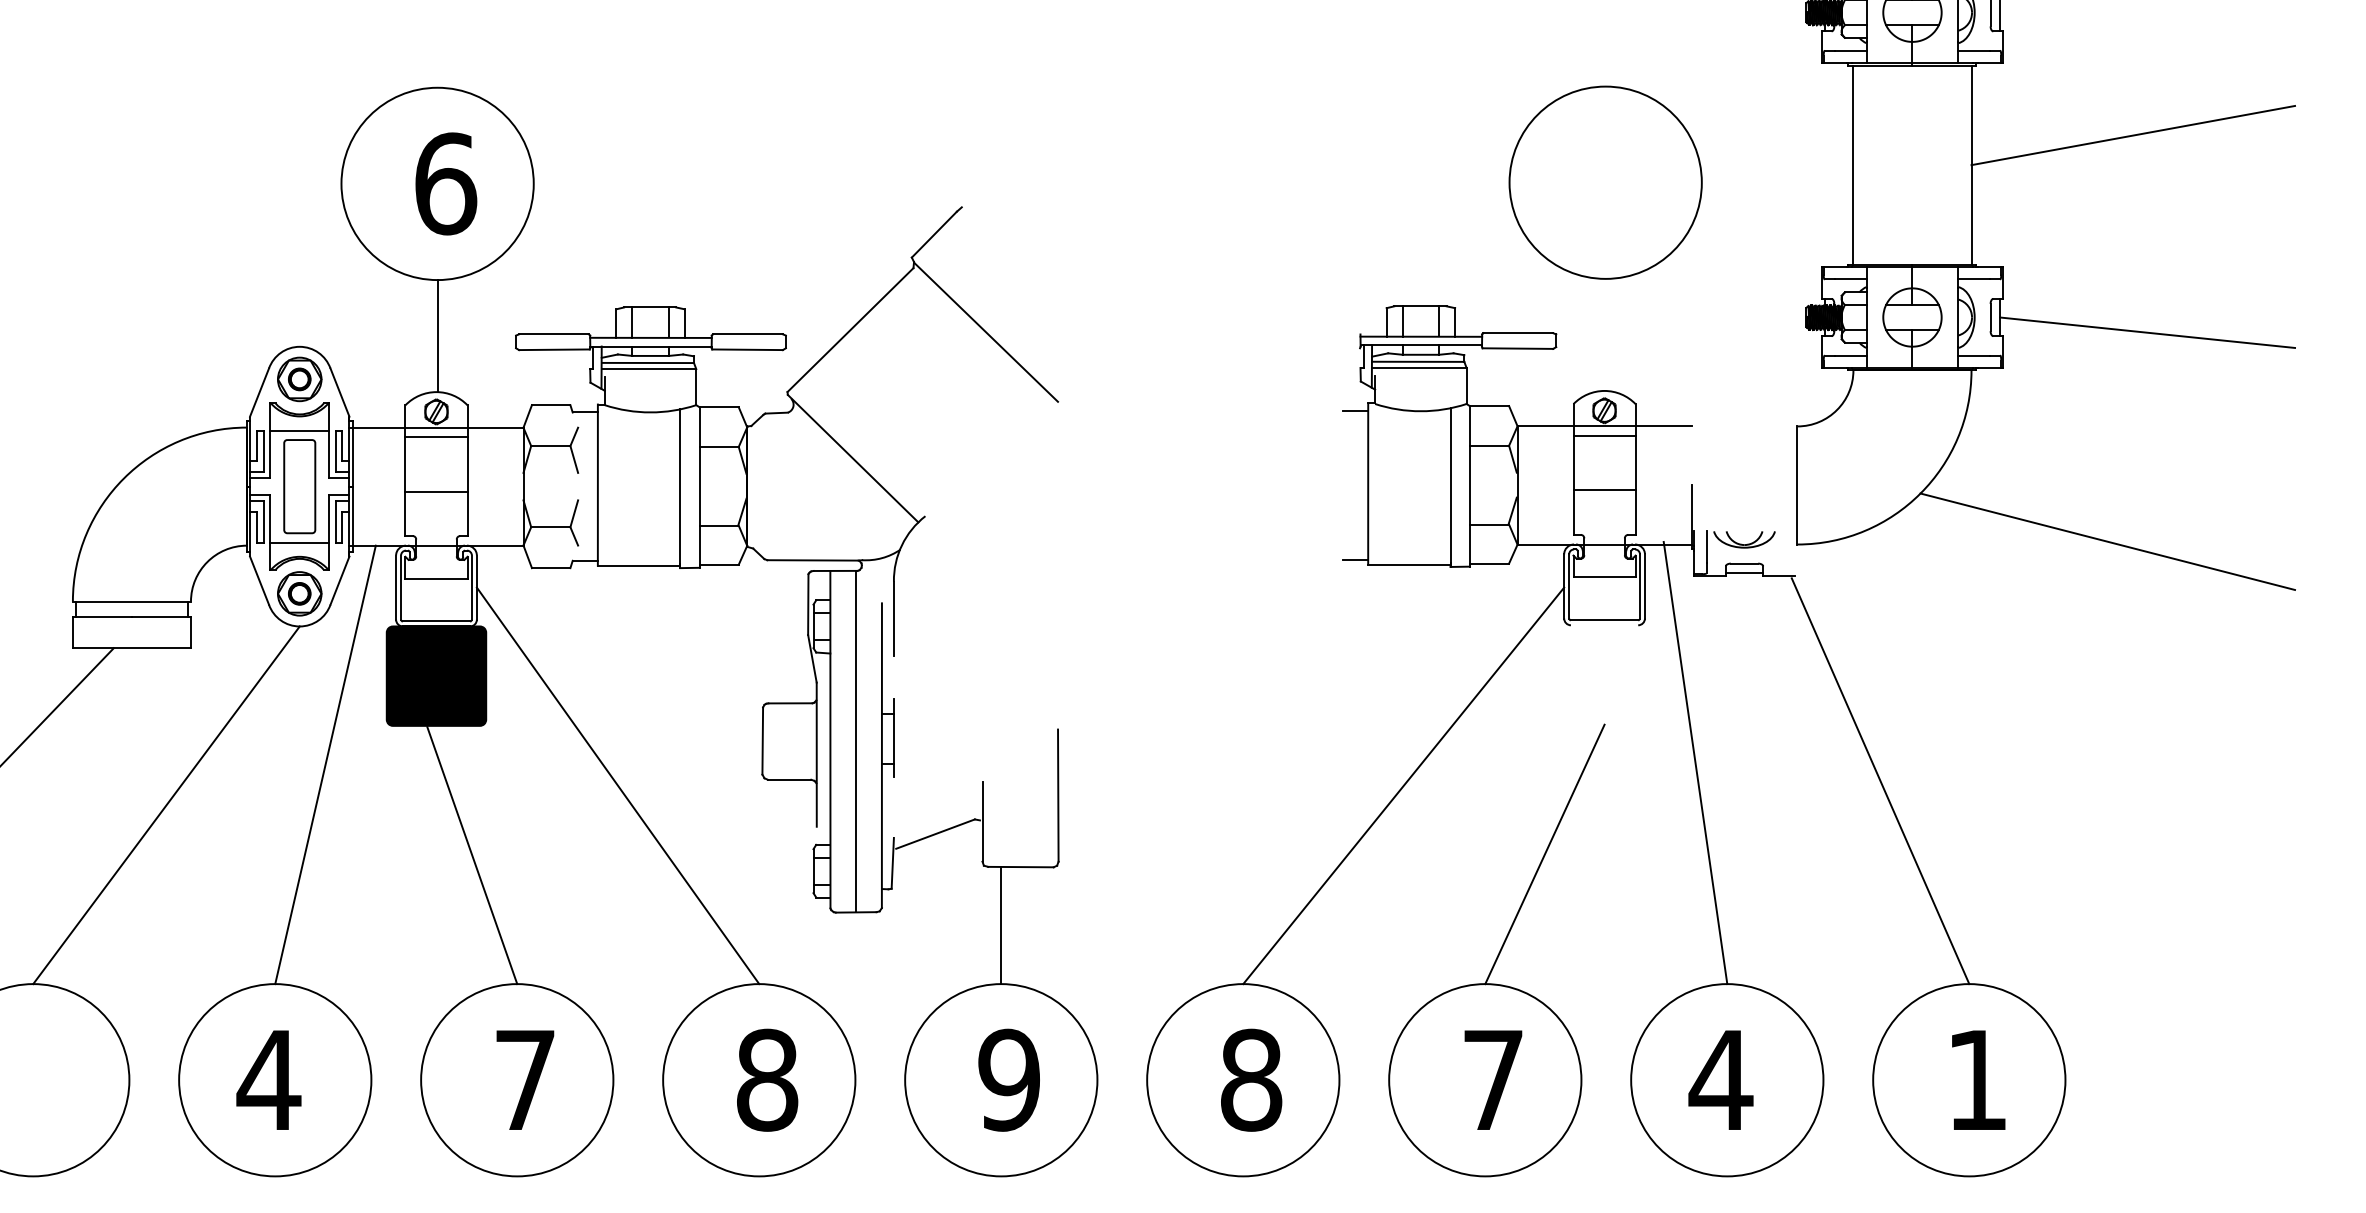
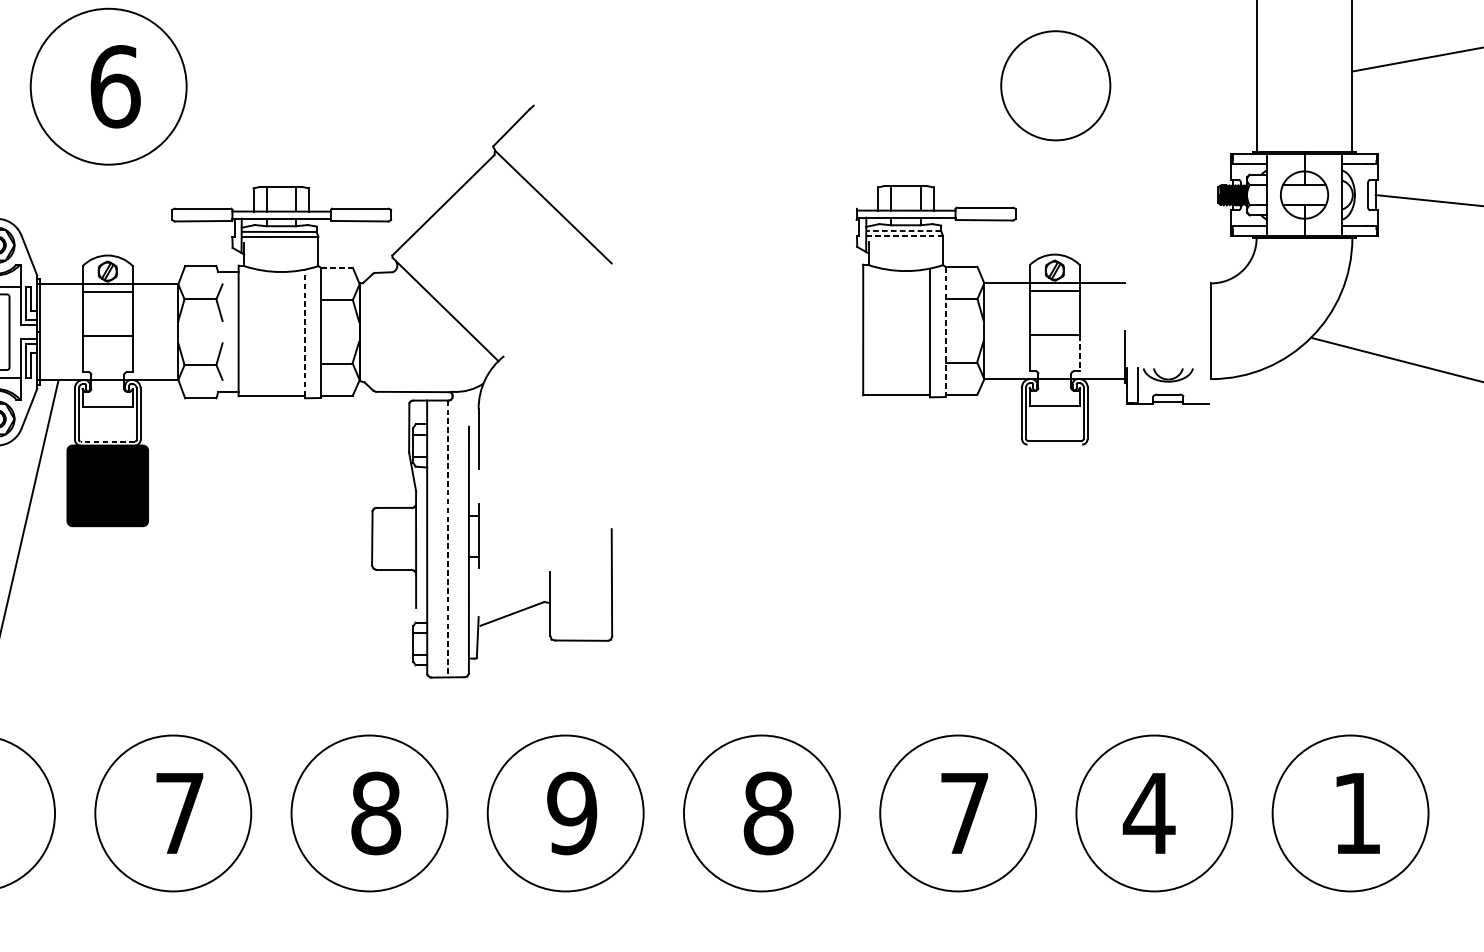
circle: (1605, 182) -> (1055, 85), size x0.7
line: (437, 336) -> (108, 210), removed
line: (1417, 361) -> (903, 230), solid -> dashed
line: (1419, 367) -> (904, 235), solid -> dashed
line: (719, 407) -> (337, 268), solid -> dashed
line: (1355, 411) -> (852, 271), removed
line: (1469, 486) -> (945, 332), solid -> dashed
line: (680, 487) -> (305, 332), solid -> dashed
line: (1635, 513) -> (1079, 353), solid -> dashed
line: (1355, 559) -> (852, 391), removed
line: (436, 621) -> (107, 441), solid -> dashed
line: (856, 741) -> (448, 538), solid -> dashed
line: (1695, 762) -> (1128, 555), removed
line: (1880, 781) -> (1278, 571), removed
line: (617, 785) -> (254, 574), removed
line: (1403, 785) -> (891, 574), removed
line: (1544, 854) -> (1006, 630), removed
line: (472, 855) -> (136, 631), removed
line: (1001, 925) -> (565, 688), removed

